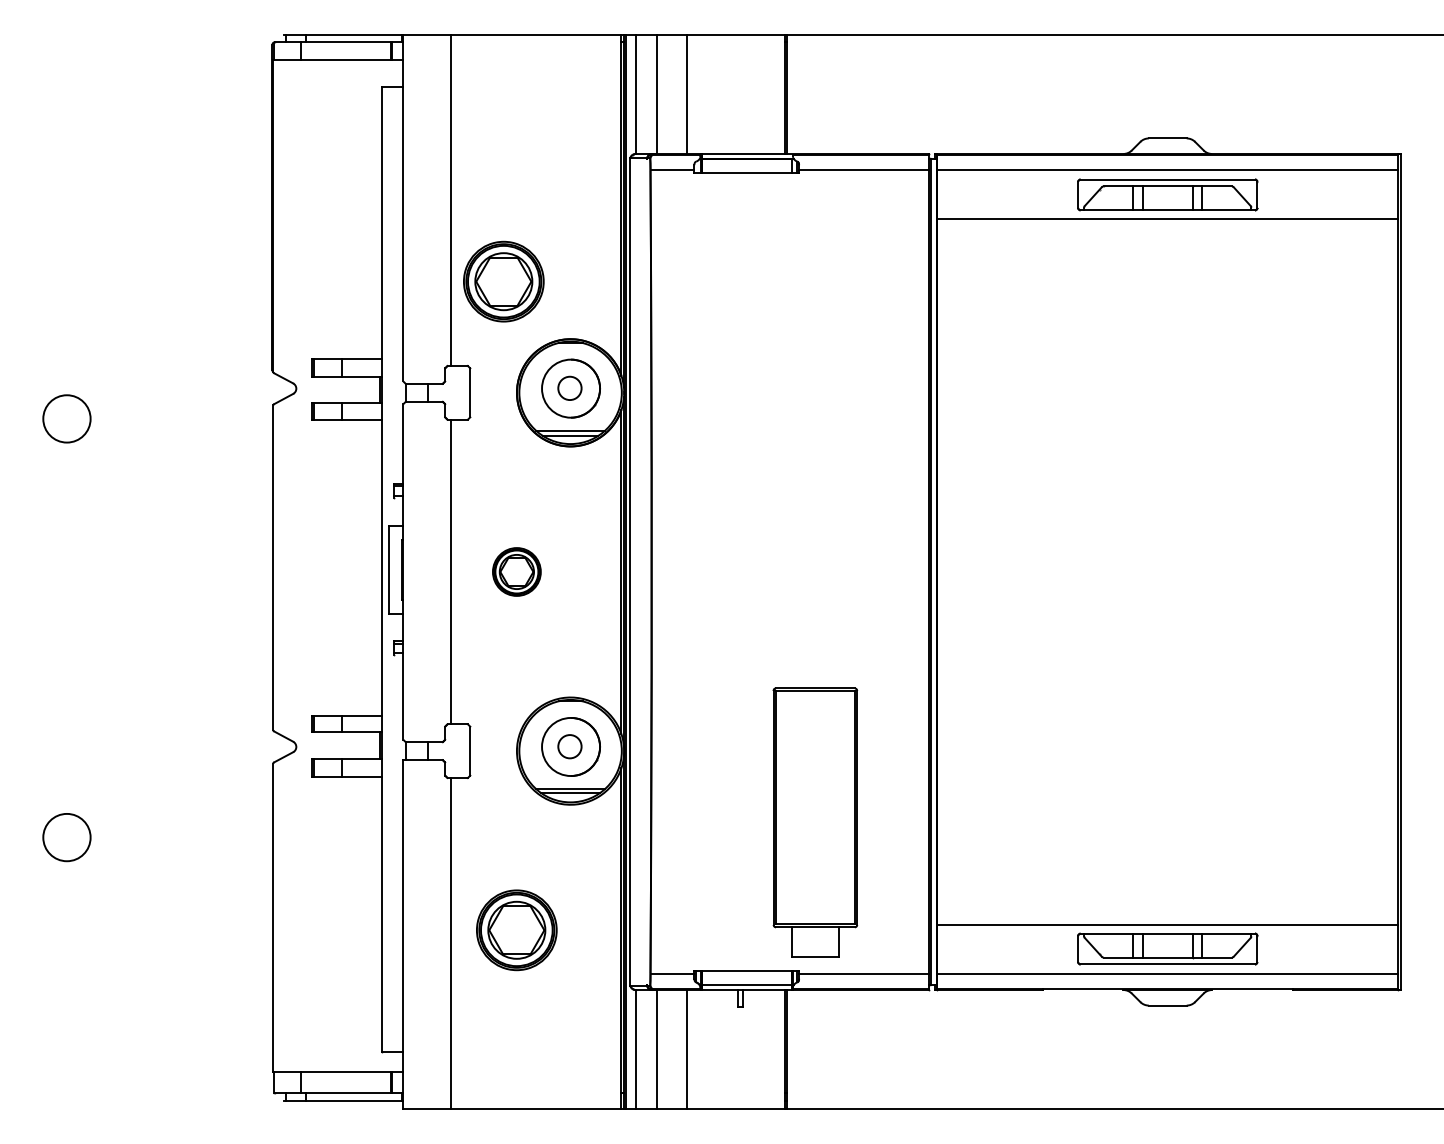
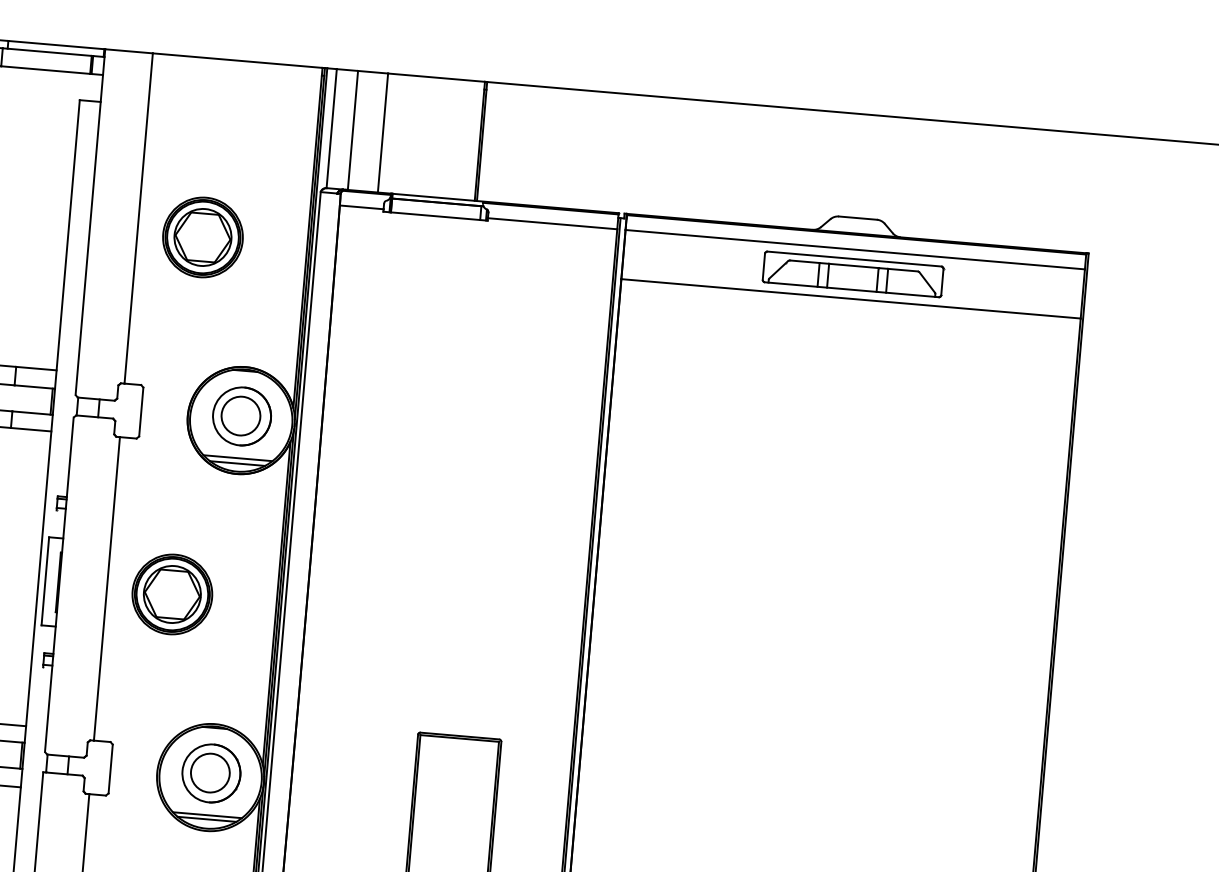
part: (503, 281) -> (202, 237), moved
circle: (569, 387) -> (240, 415), size x1.67
part: (516, 571) -> (172, 593), size x1.67
circle: (569, 746) -> (209, 772), size x1.67

